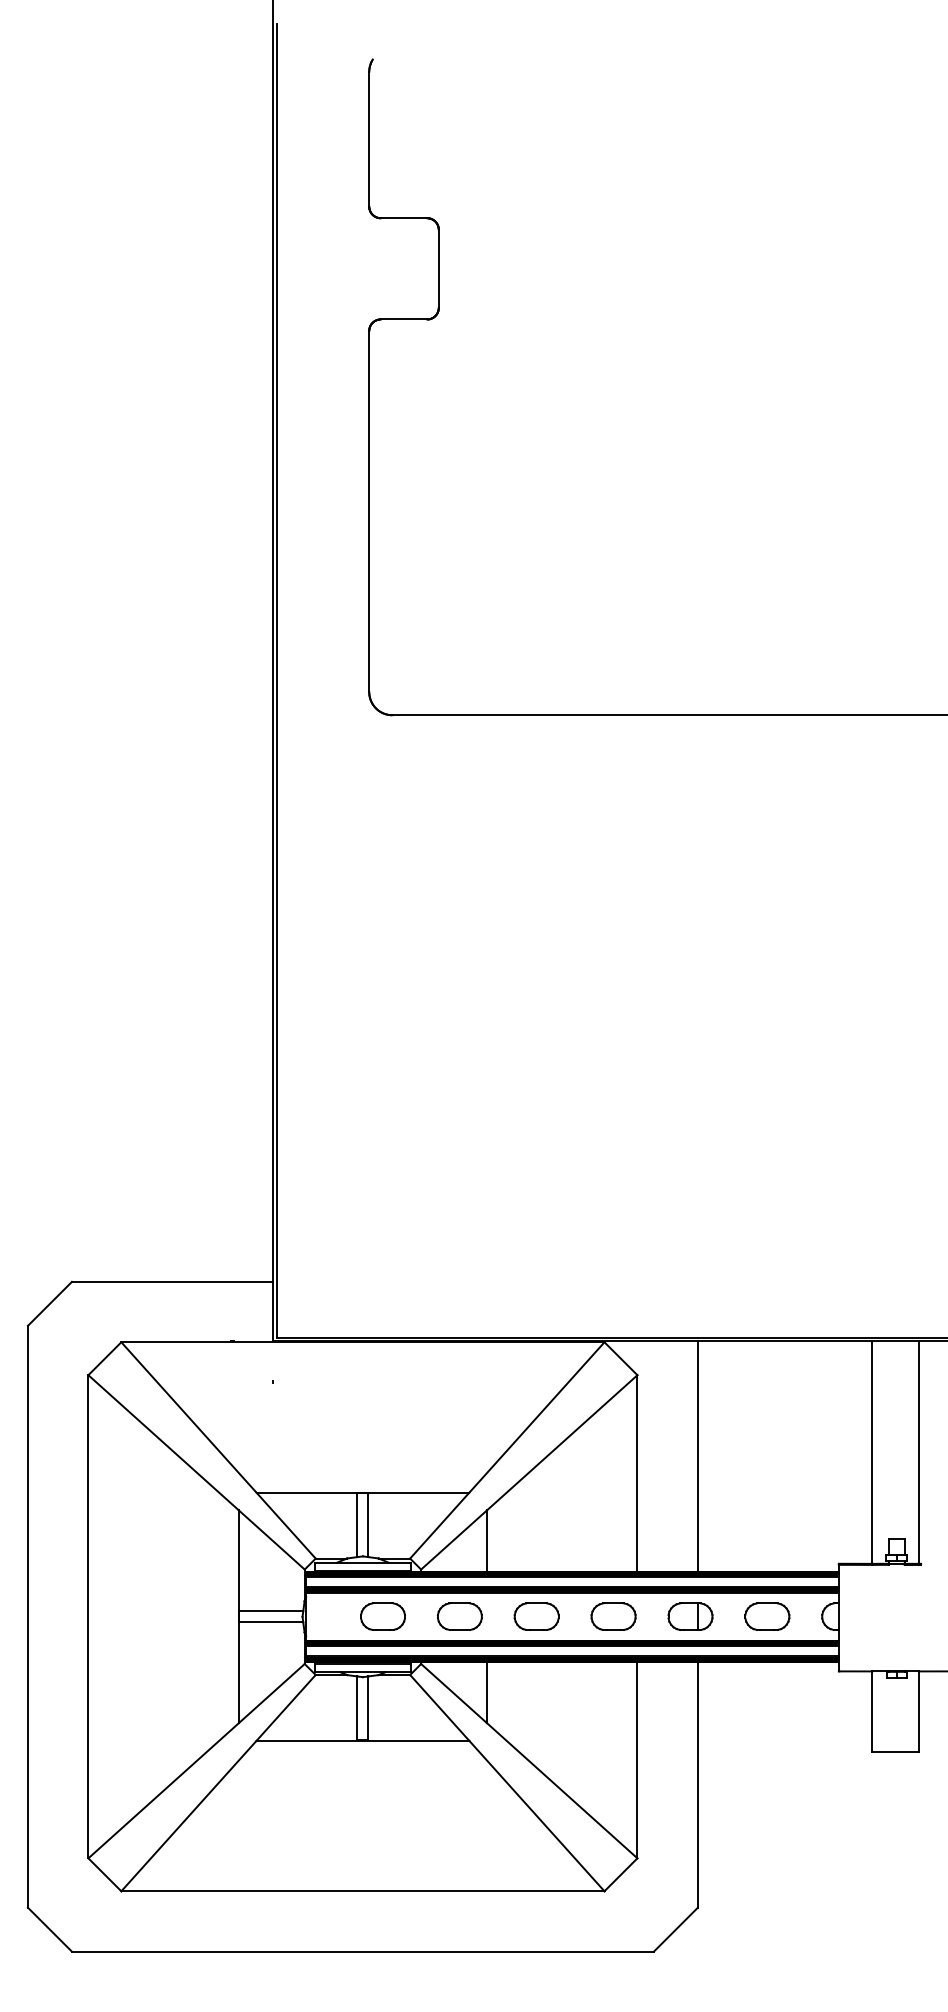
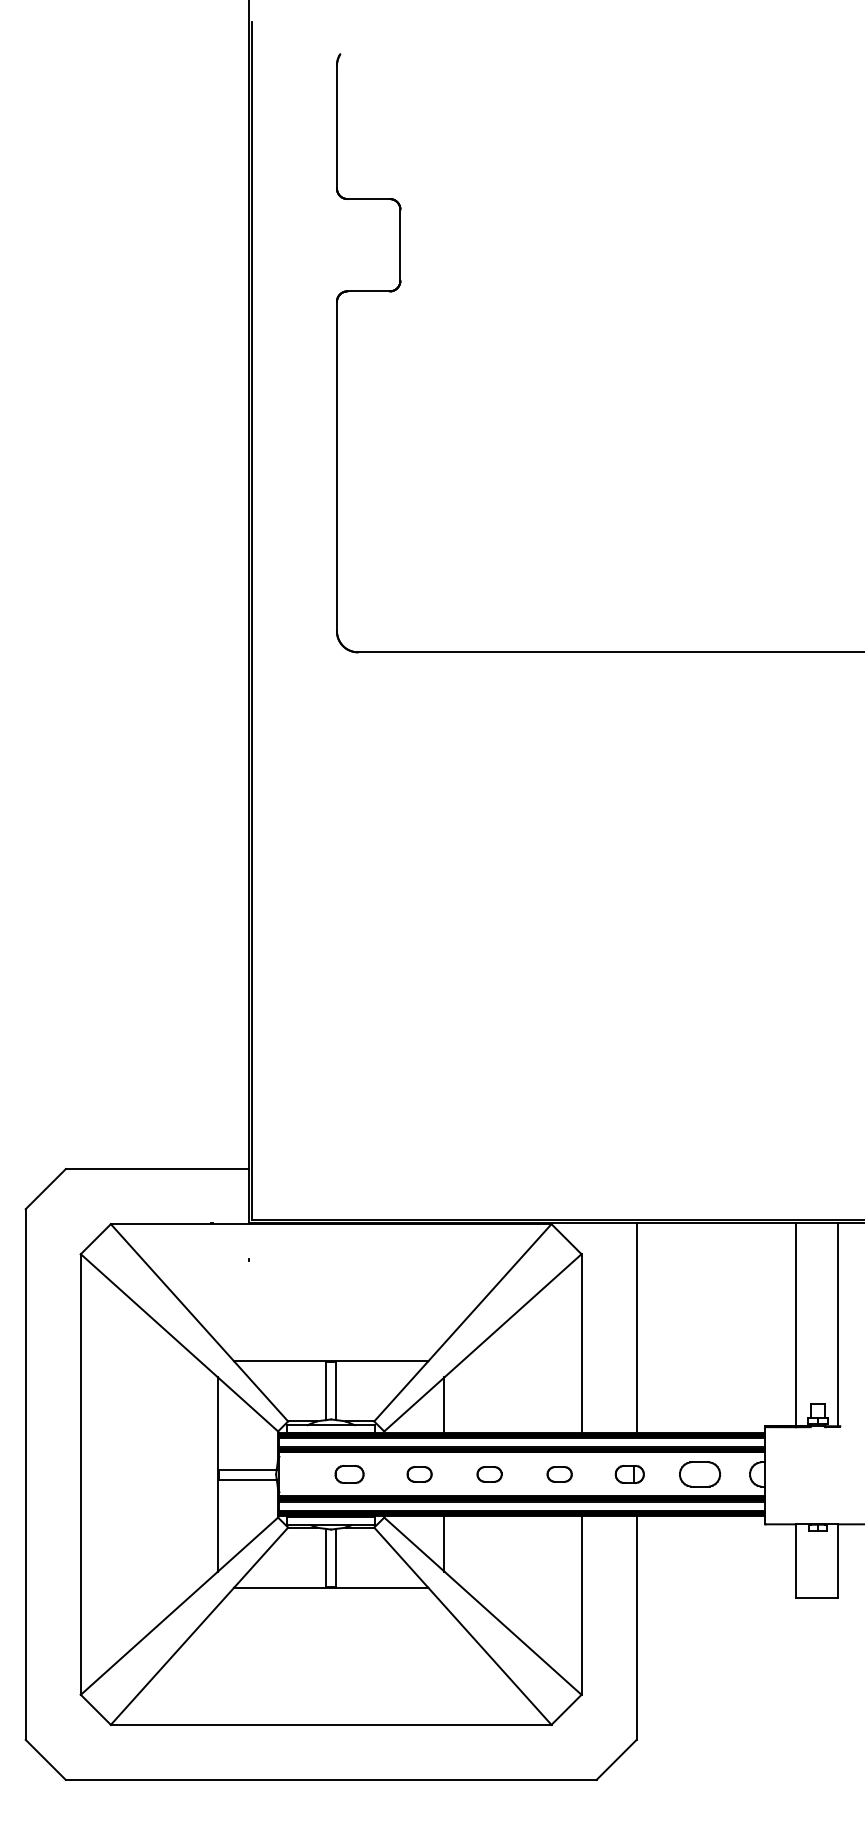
part: (382, 1616) -> (349, 1474), size x0.7
part: (459, 1616) -> (419, 1474), size x0.6
part: (536, 1616) -> (489, 1474), size x0.6
part: (613, 1616) -> (559, 1474), size x0.6
part: (690, 1616) -> (629, 1474), size x0.7

